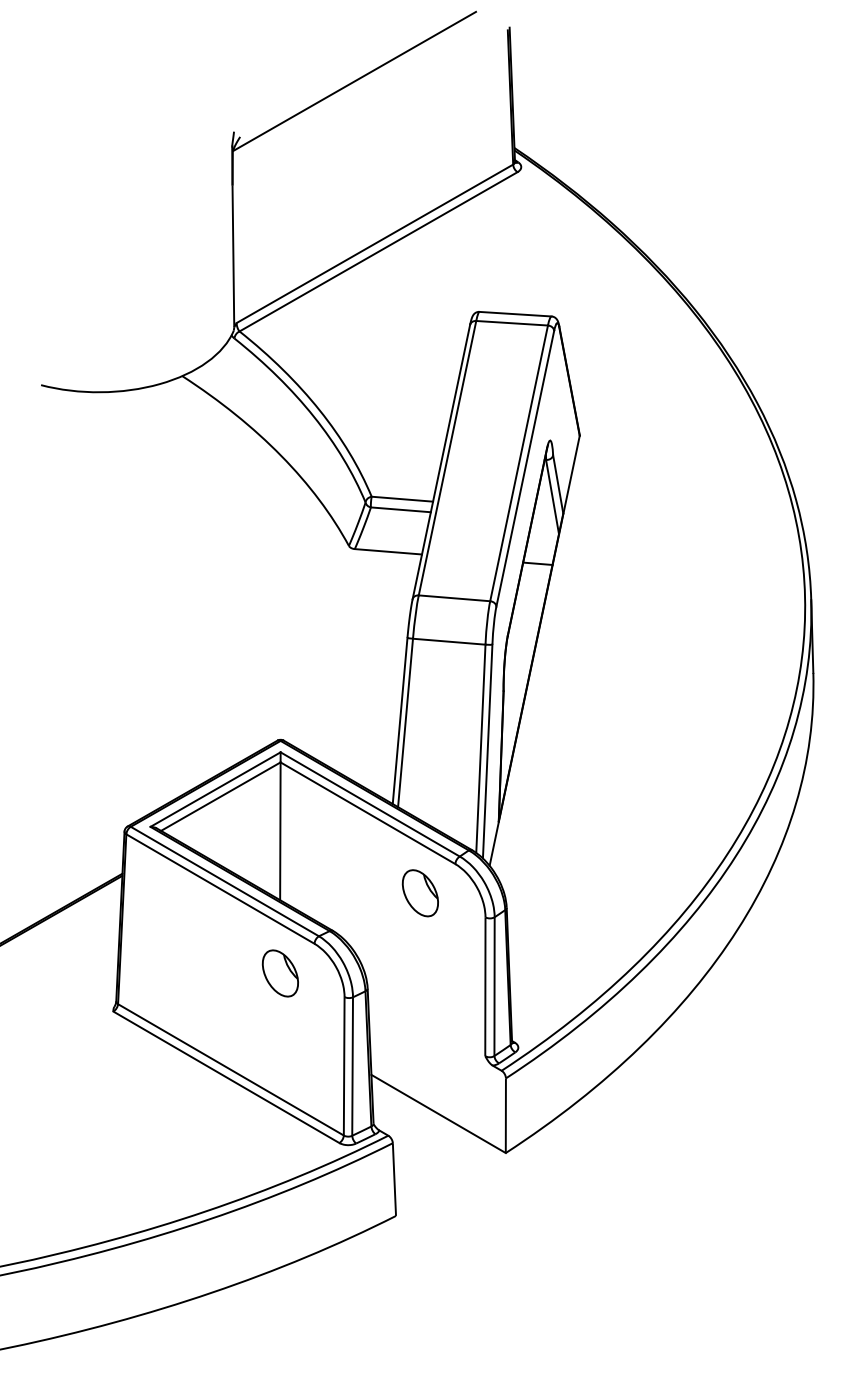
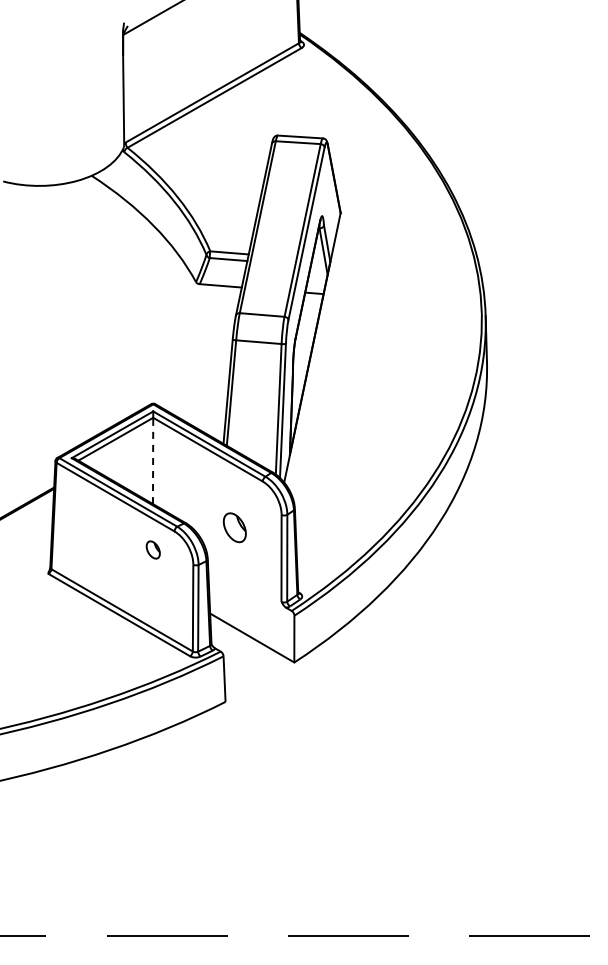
line: (280, 830) -> (153, 460), solid -> dashed
part: (419, 892) -> (234, 527), moved
part: (280, 972) -> (153, 549), size x0.6

